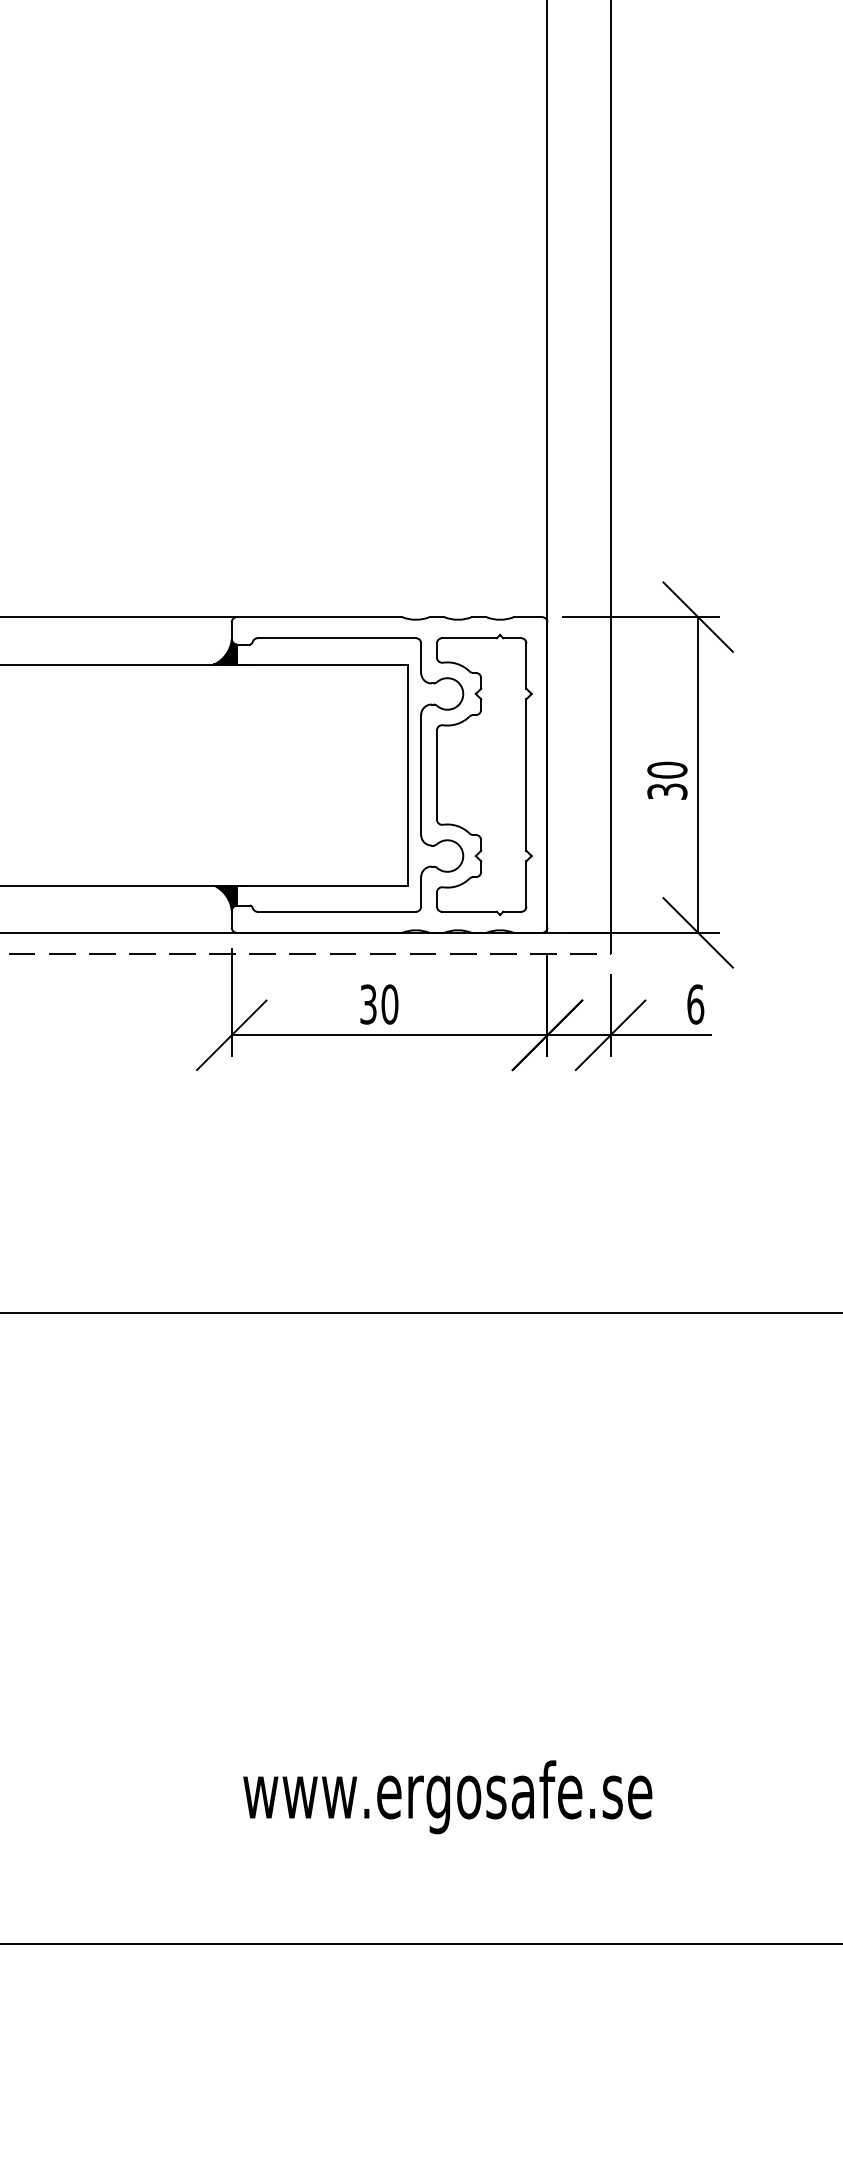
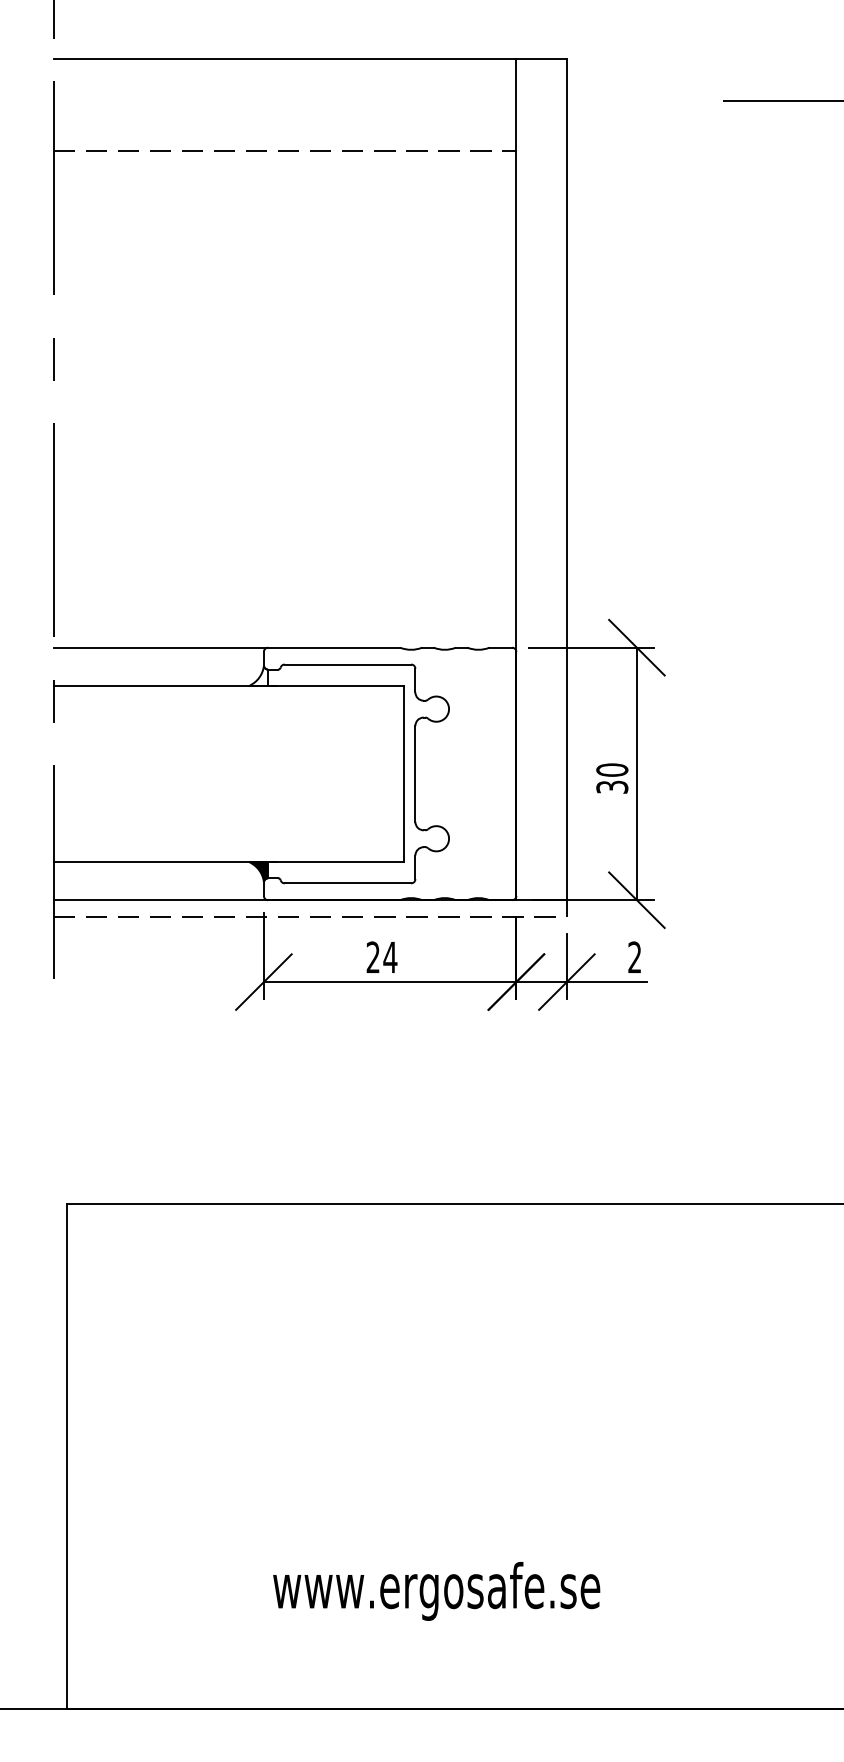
fill: (224, 651) -> (258, 675), removed
part: (483, 774) -> (465, 773), removed
text: (378, 1004) -> (381, 957), 30 -> 24
text: (695, 1004) -> (634, 957), 6 -> 2

